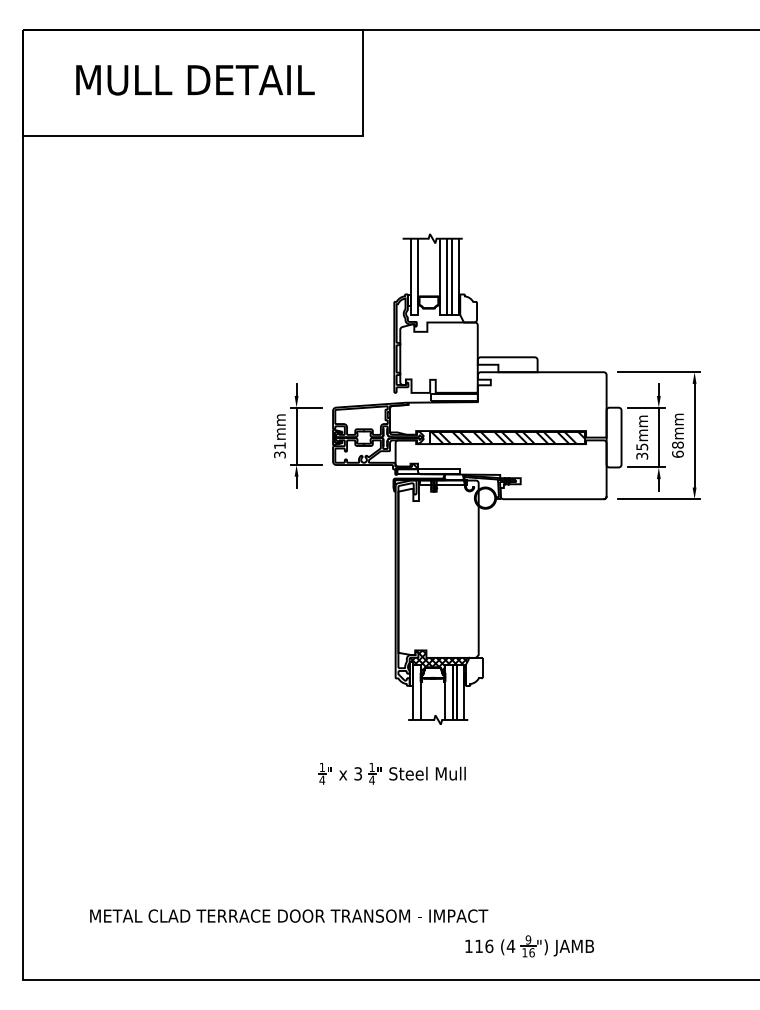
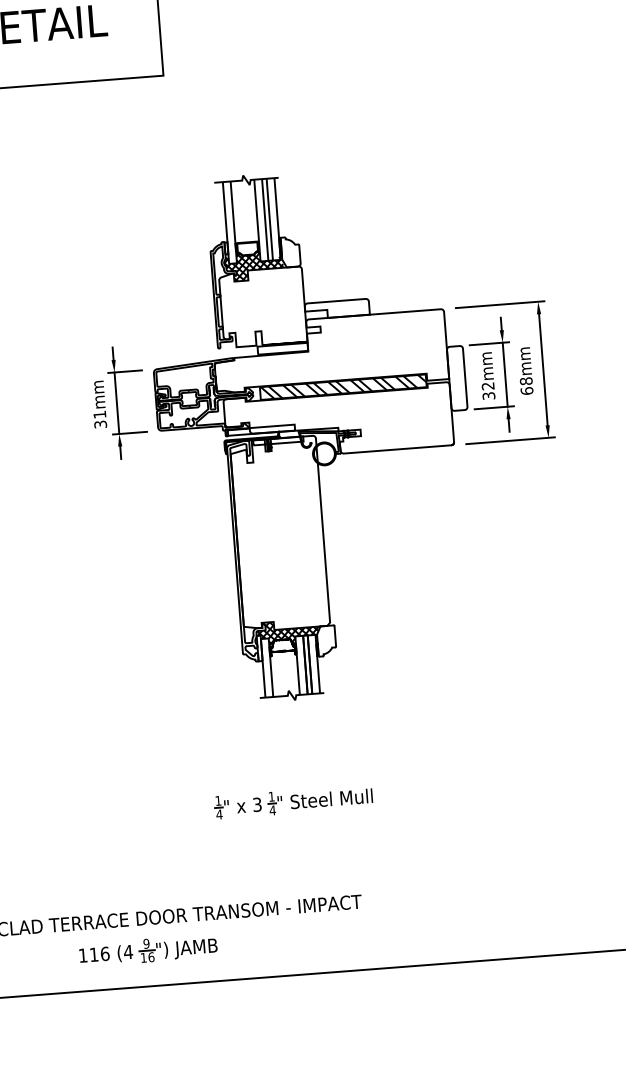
hatch: (433, 318) -> (253, 265), added
text: (642, 446) -> (488, 385), 35mm -> 32mm
part: (391, 773) -> (293, 801), moved
part: (529, 946) -> (148, 950), moved

